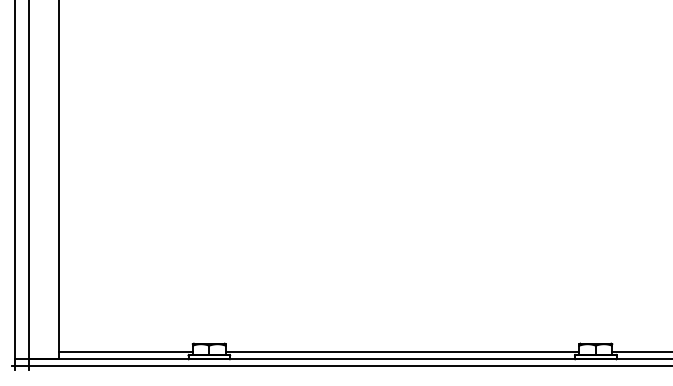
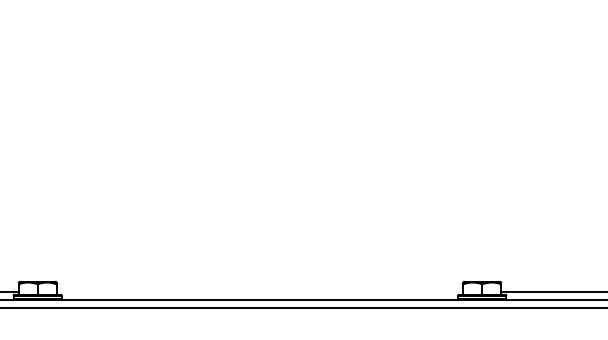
line: (402, 352) -> (259, 292), removed

